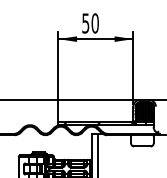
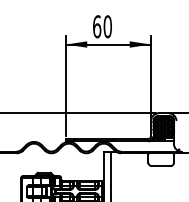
text: (85, 23) -> (96, 26), 50 -> 60

